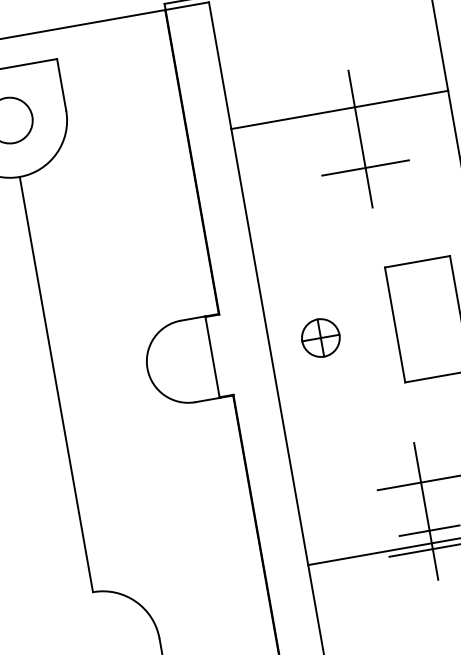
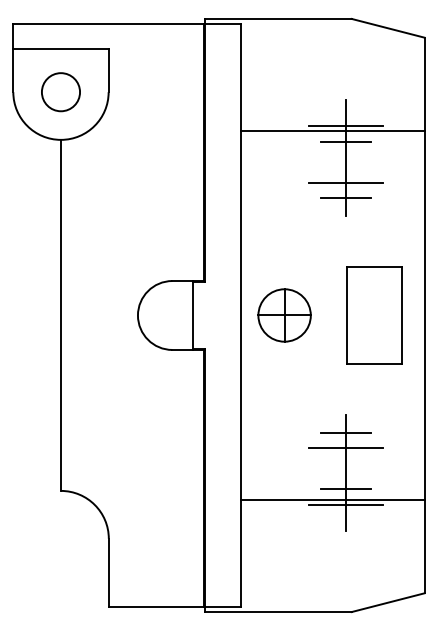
line: (353, 101) -> (345, 126), added
line: (356, 119) -> (345, 141), added
line: (368, 186) -> (345, 198), added
part: (320, 338) -> (284, 315), size x1.67
line: (417, 463) -> (345, 432), added

